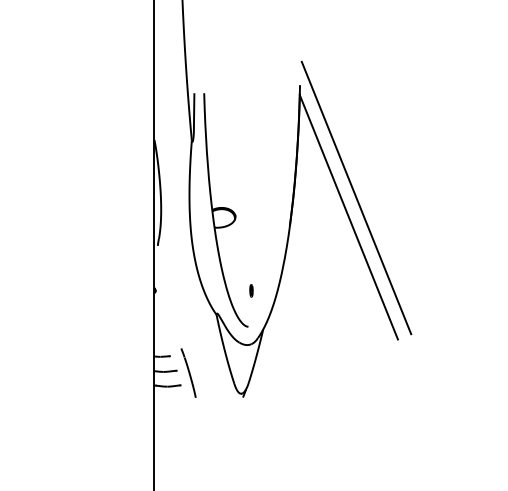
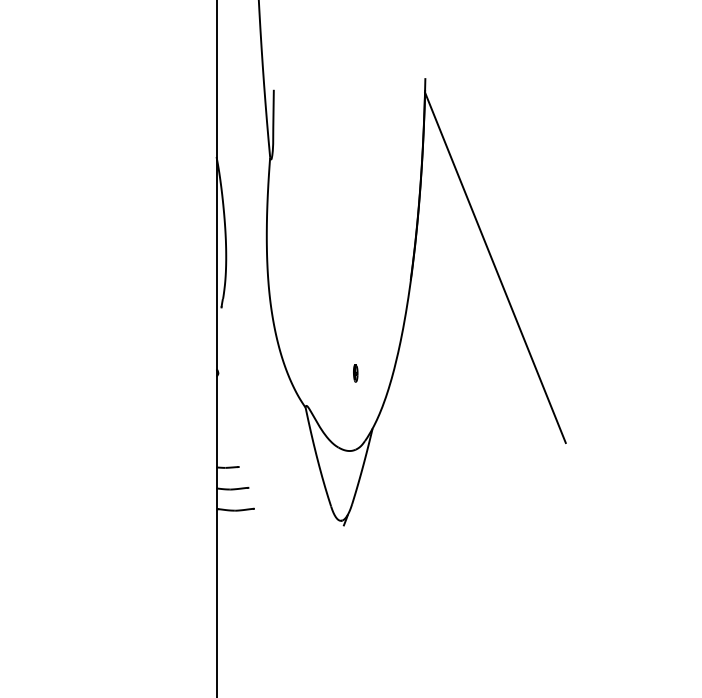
line: (356, 197) -> (506, 239), removed
part: (225, 210) -> (318, 257), removed
line: (188, 372) -> (265, 490), removed

